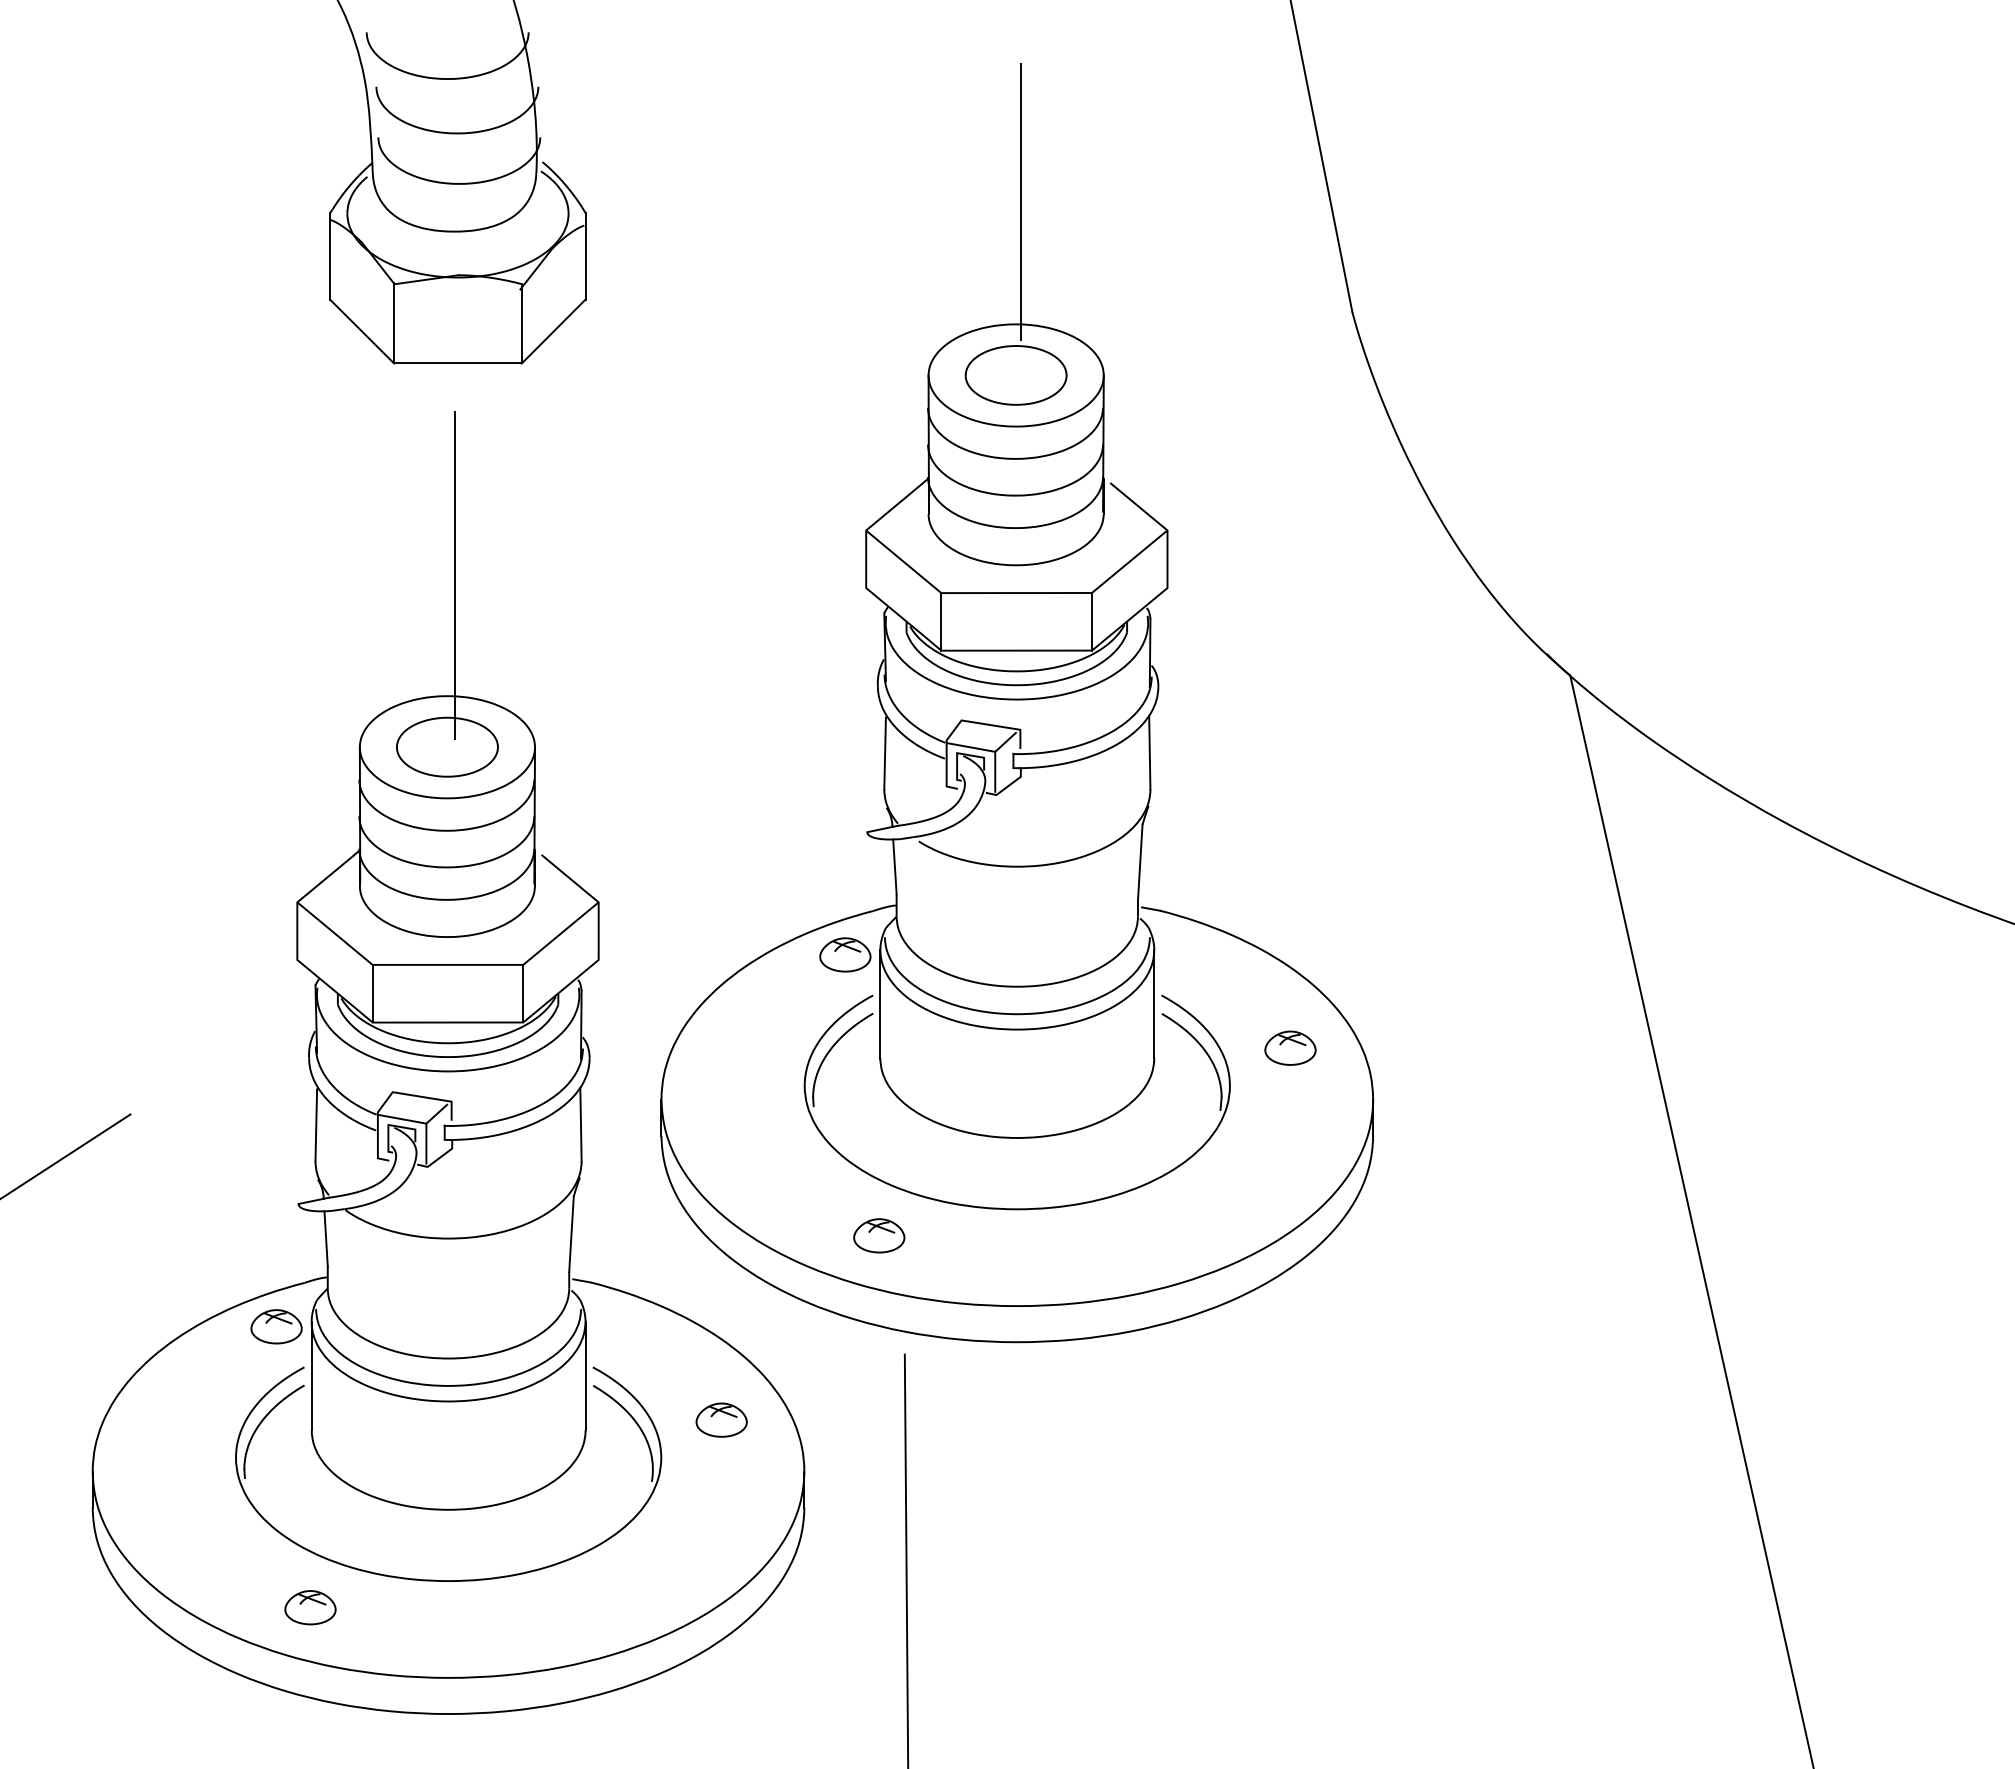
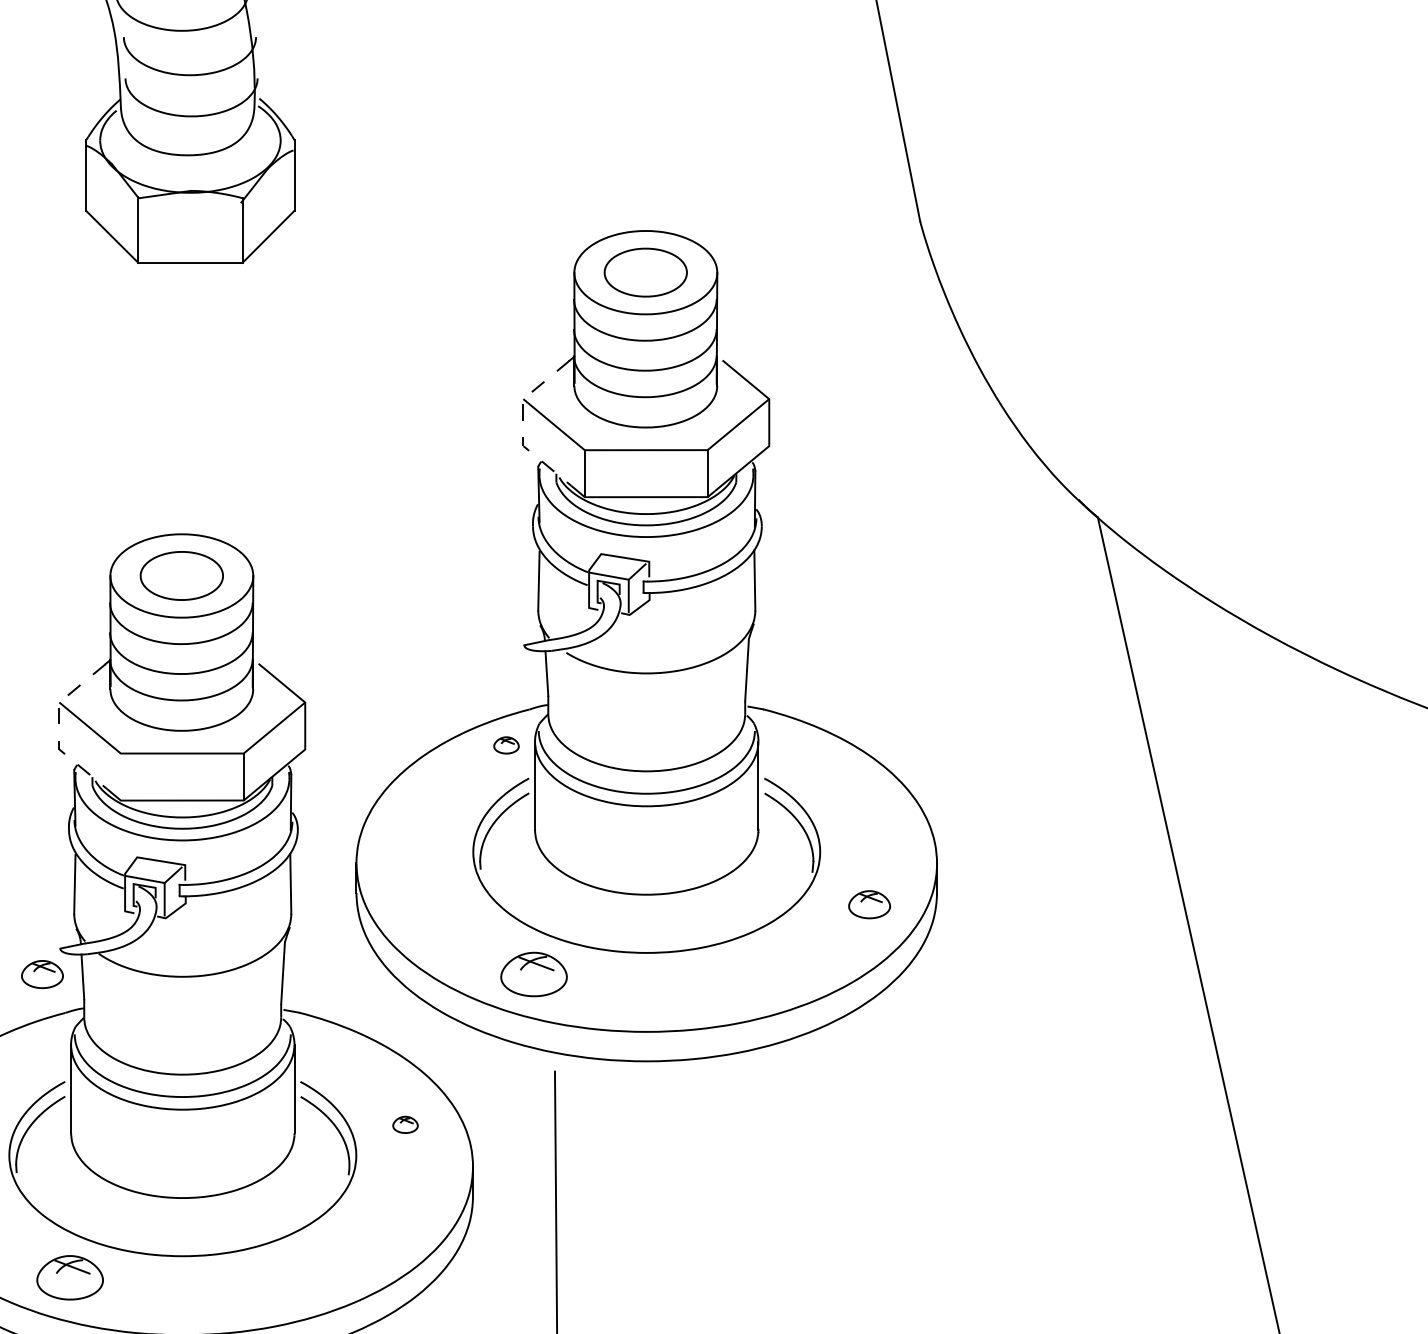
line: (1020, 201) -> (649, 130), removed
line: (866, 561) -> (523, 424), solid -> dashed
line: (455, 575) -> (188, 435), removed
line: (297, 933) -> (59, 727), solid -> dashed
part: (845, 954) -> (506, 745), size x0.6
line: (372, 993) -> (120, 776), removed
part: (1290, 1047) -> (869, 904), moved
part: (879, 1235) -> (534, 974), size x1.6
part: (276, 1326) -> (42, 974), moved
part: (721, 1419) -> (405, 1124), size x0.6
part: (310, 1607) -> (70, 1277), size x1.6

